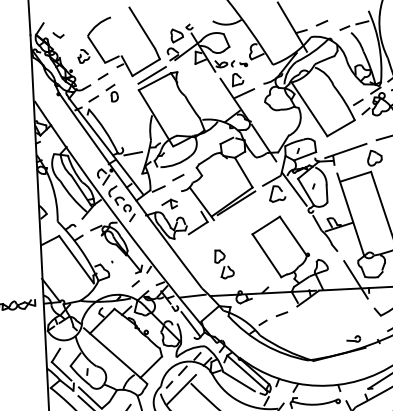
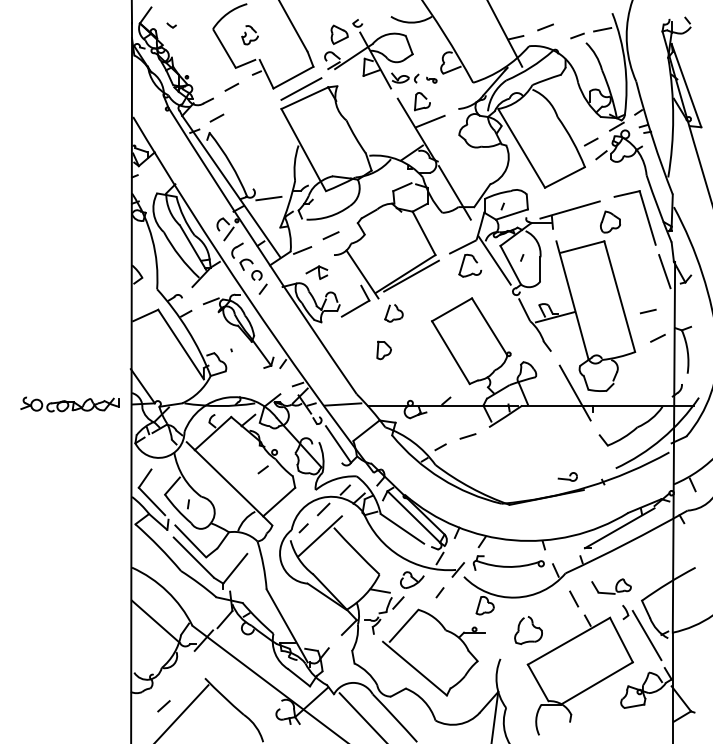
part: (58, 35) -> (171, 25), size x0.6
part: (83, 56) -> (249, 35), moved
part: (112, 93) -> (243, 111), removed
part: (227, 272) -> (393, 313), moved
line: (135, 283) -> (262, 469), moved

